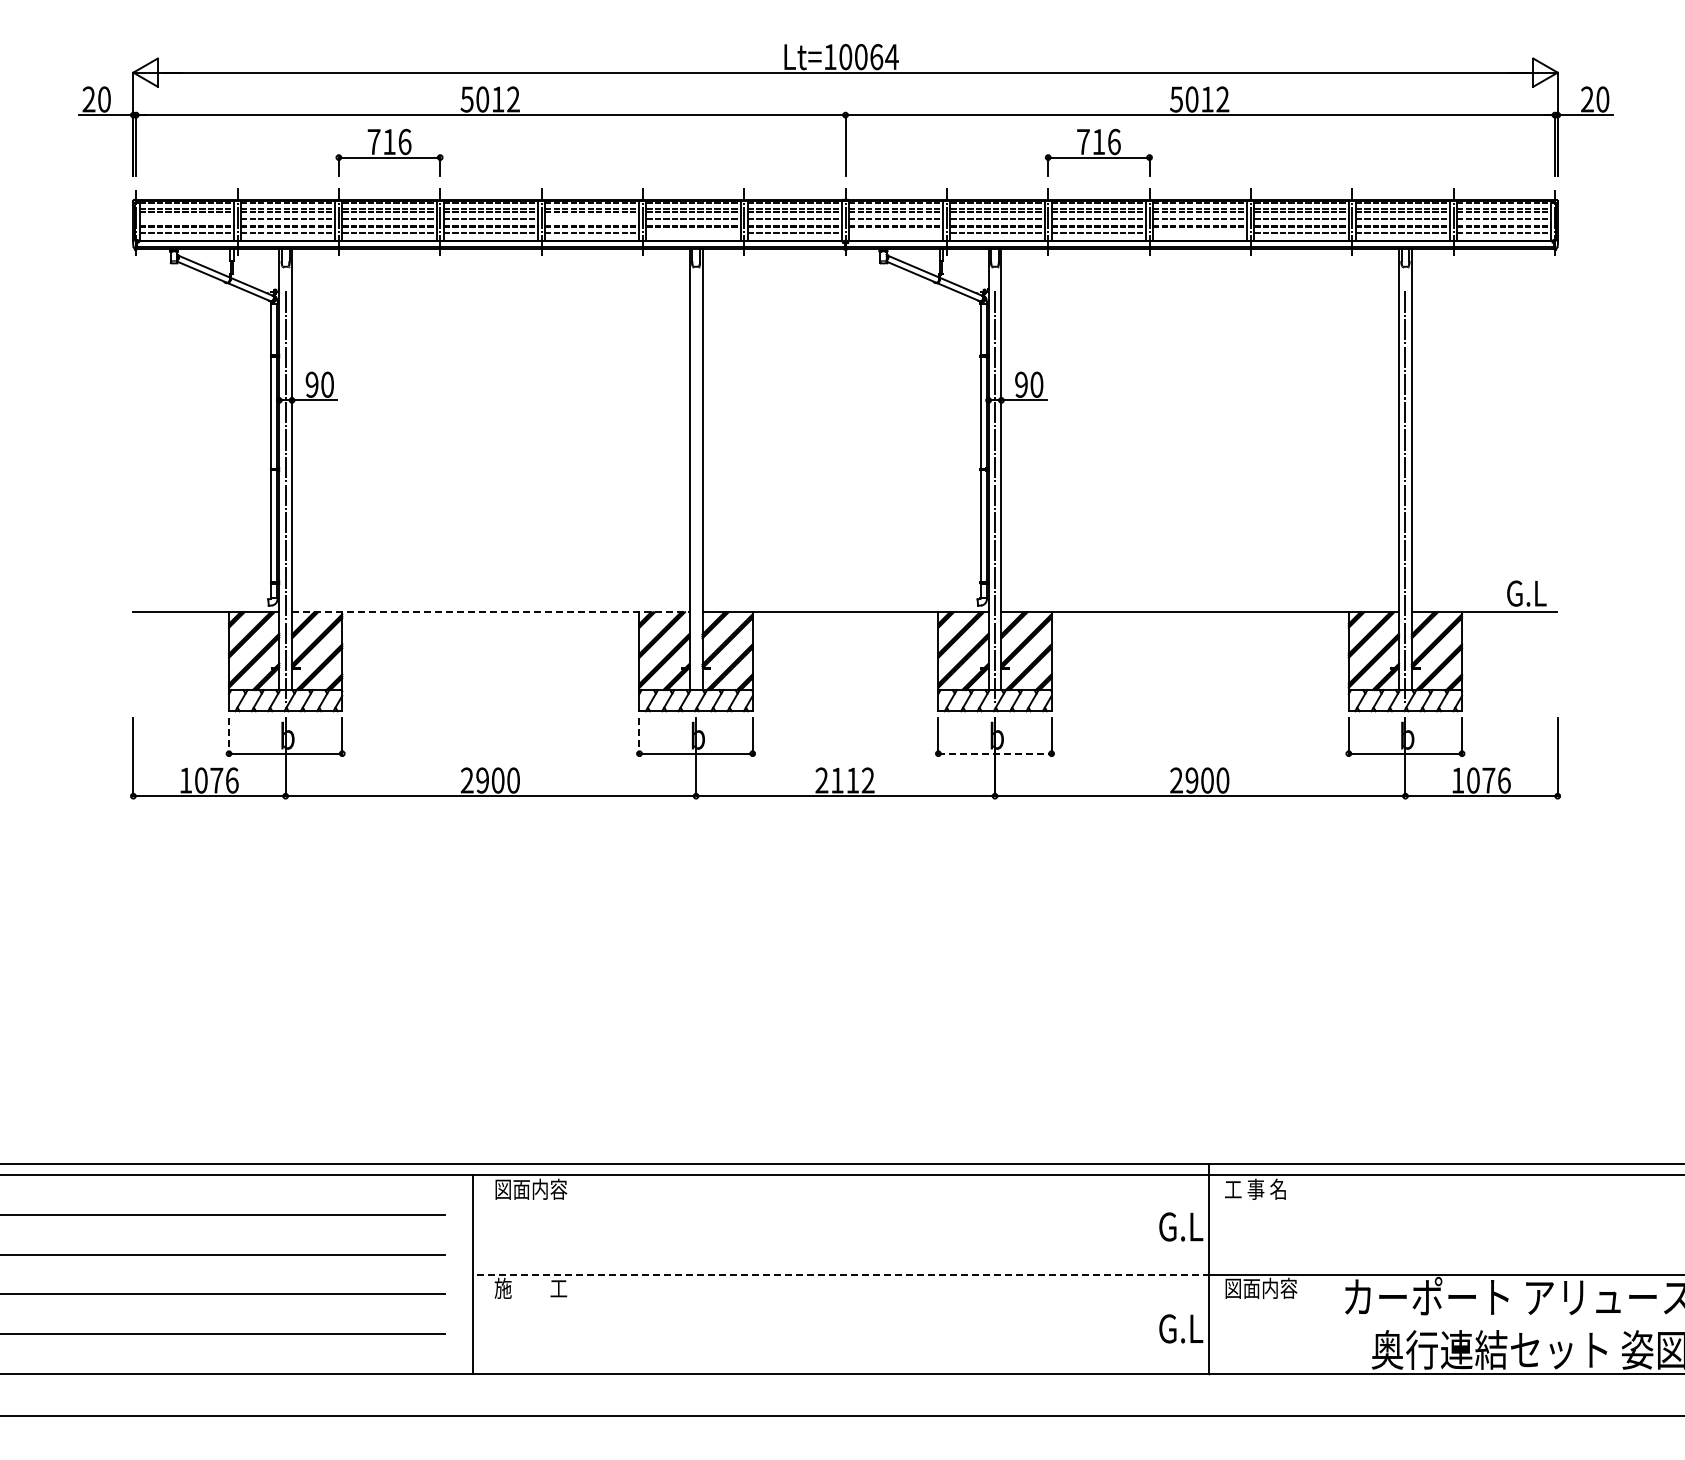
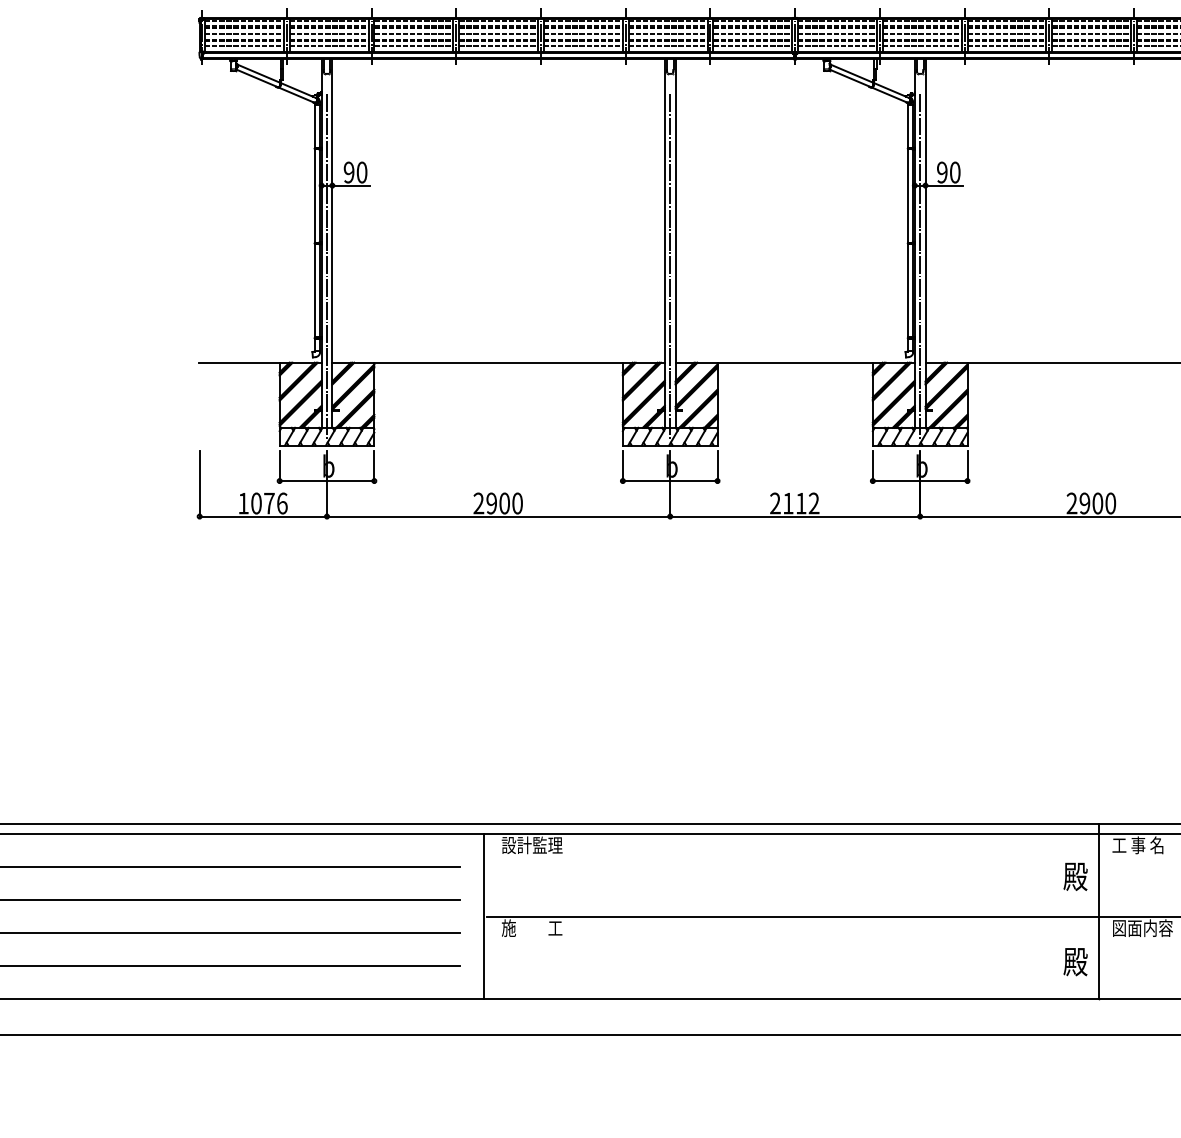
line: (186, 218) -> (244, 33), added
line: (592, 218) -> (583, 33), added
line: (693, 233) -> (668, 46), added
line: (896, 233) -> (837, 46), added
line: (1200, 233) -> (1092, 46), added
line: (696, 497) -> (670, 266), added
line: (490, 612) -> (498, 362), dashed -> solid
line: (229, 736) -> (280, 466), dashed -> solid
line: (639, 736) -> (622, 466), dashed -> solid
line: (995, 753) -> (920, 480), dashed -> solid
text: (530, 1188) -> (531, 844), 図面内容 -> 設計監理
text: (1181, 1226) -> (1076, 876), G.L -> 殿
line: (843, 1274) -> (793, 916), dashed -> solid
text: (1181, 1328) -> (1076, 961), G.L -> 殿

